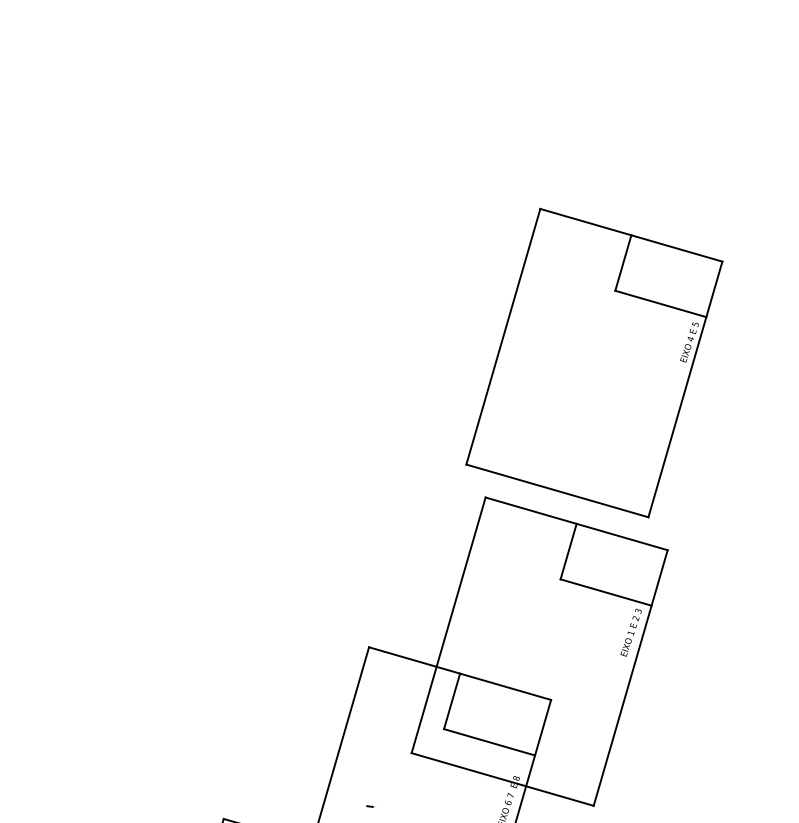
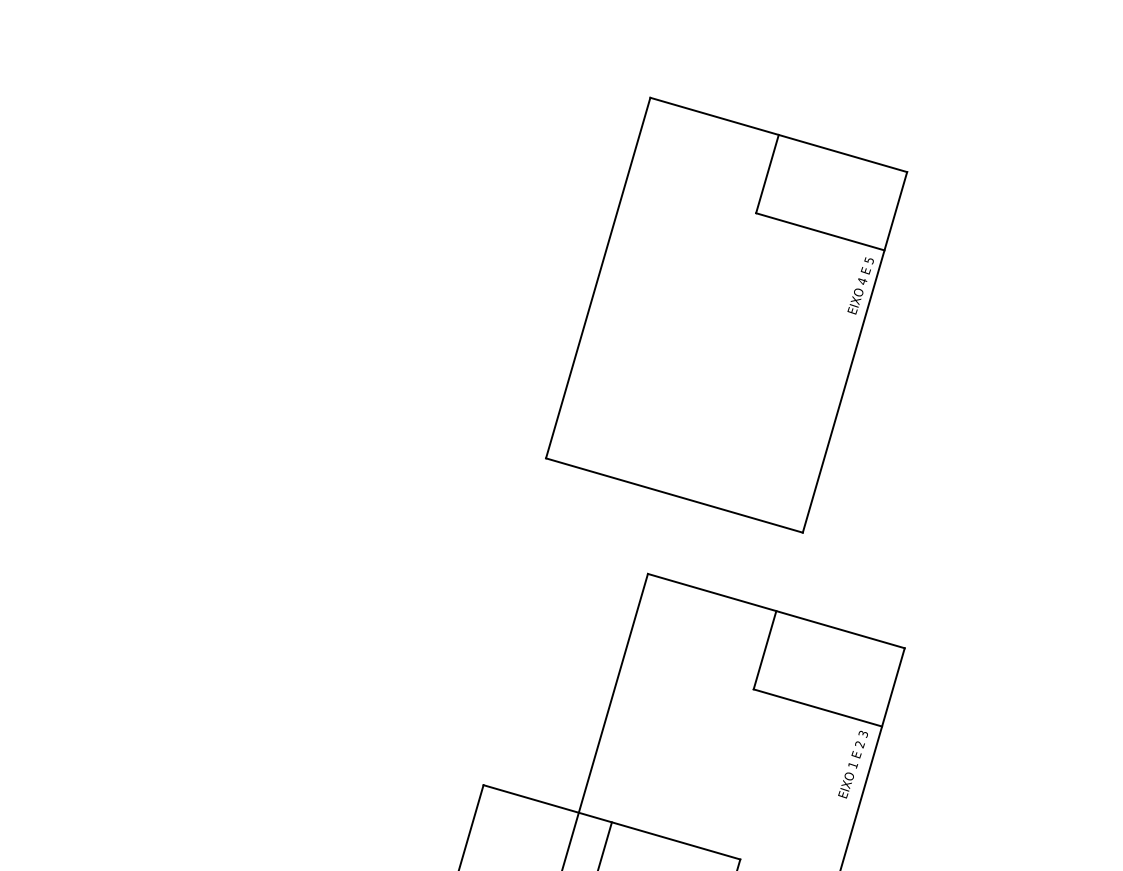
part: (594, 362) -> (726, 314), moved

